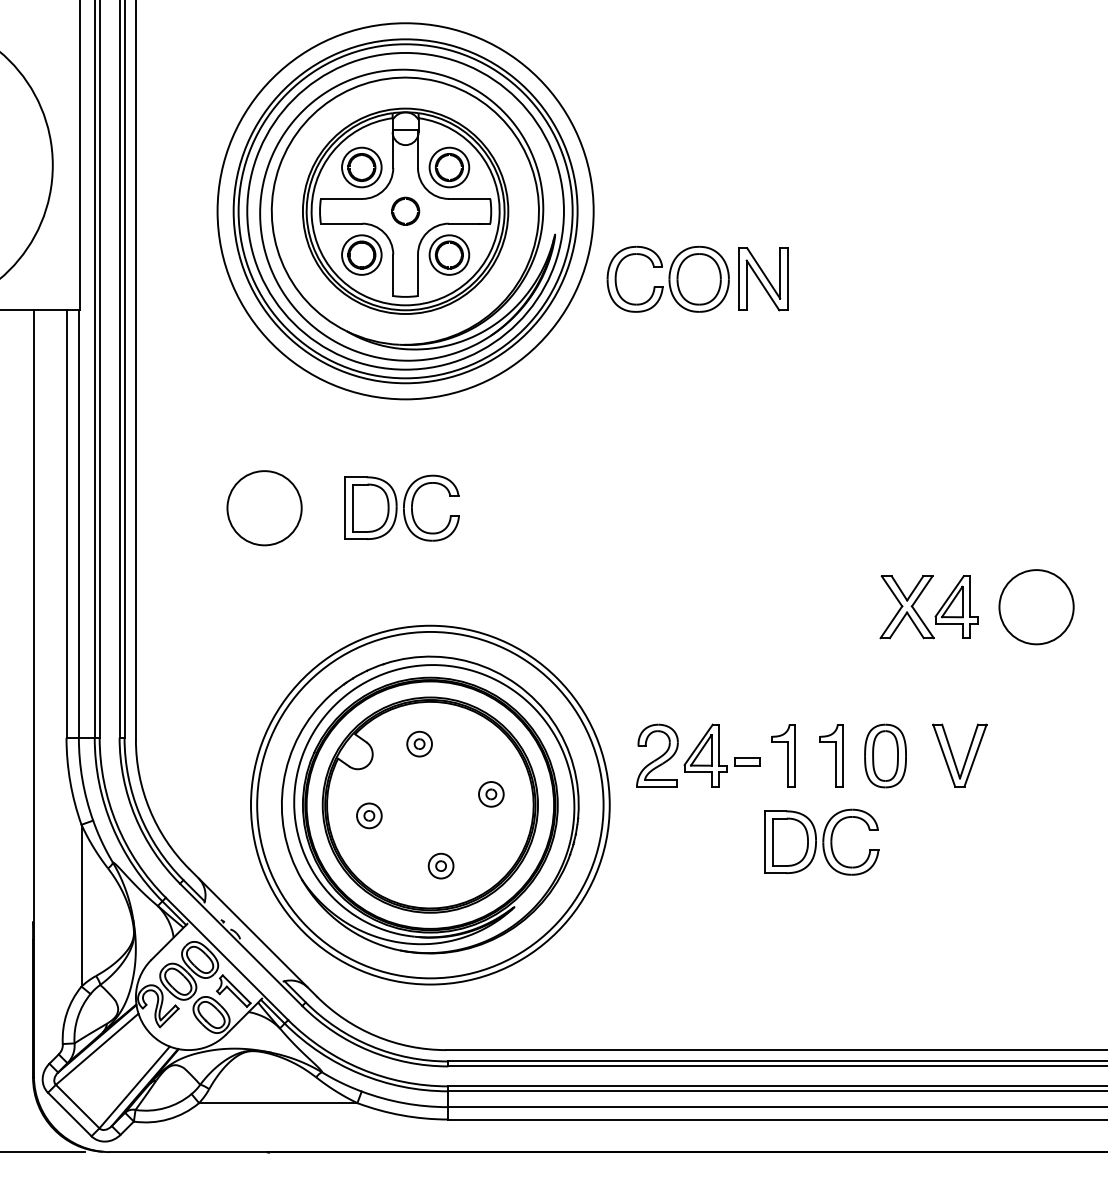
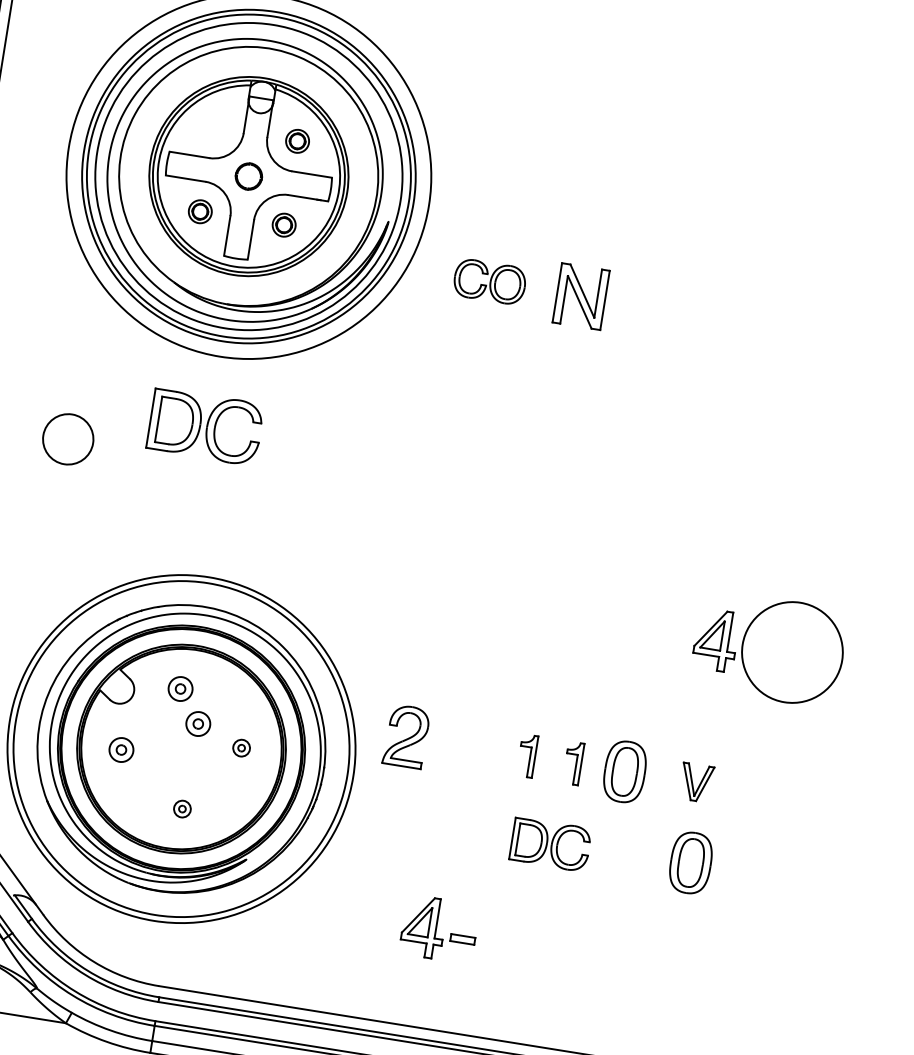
part: (361, 167) -> (213, 127), removed
part: (449, 167) -> (297, 141), size x0.6
part: (361, 254) -> (200, 211), size x0.6
part: (449, 254) -> (284, 224), size x0.6
part: (667, 278) -> (489, 281), size x0.6
part: (401, 507) -> (204, 426), moved
circle: (264, 508) -> (68, 439), size x0.7
part: (906, 607) -> (667, 632), removed
circle: (1036, 607) -> (792, 652), size x1.4
part: (721, 755) -> (438, 929), moved
part: (783, 755) -> (527, 755), size x0.7
part: (831, 755) -> (573, 763), size x0.7
part: (959, 755) -> (695, 782), size x0.6
part: (443, 776) -> (198, 723), added
part: (491, 794) -> (241, 748), size x0.7
part: (967, 837) -> (690, 862), added
part: (821, 841) -> (550, 843), size x0.7
part: (440, 865) -> (181, 808), size x0.7

